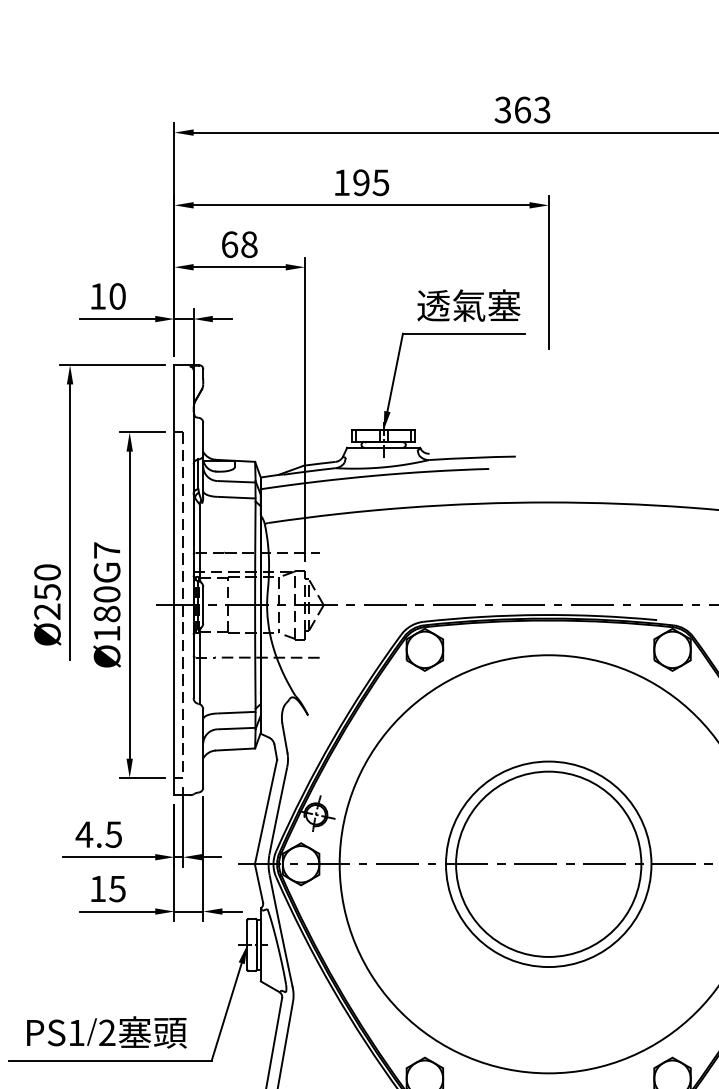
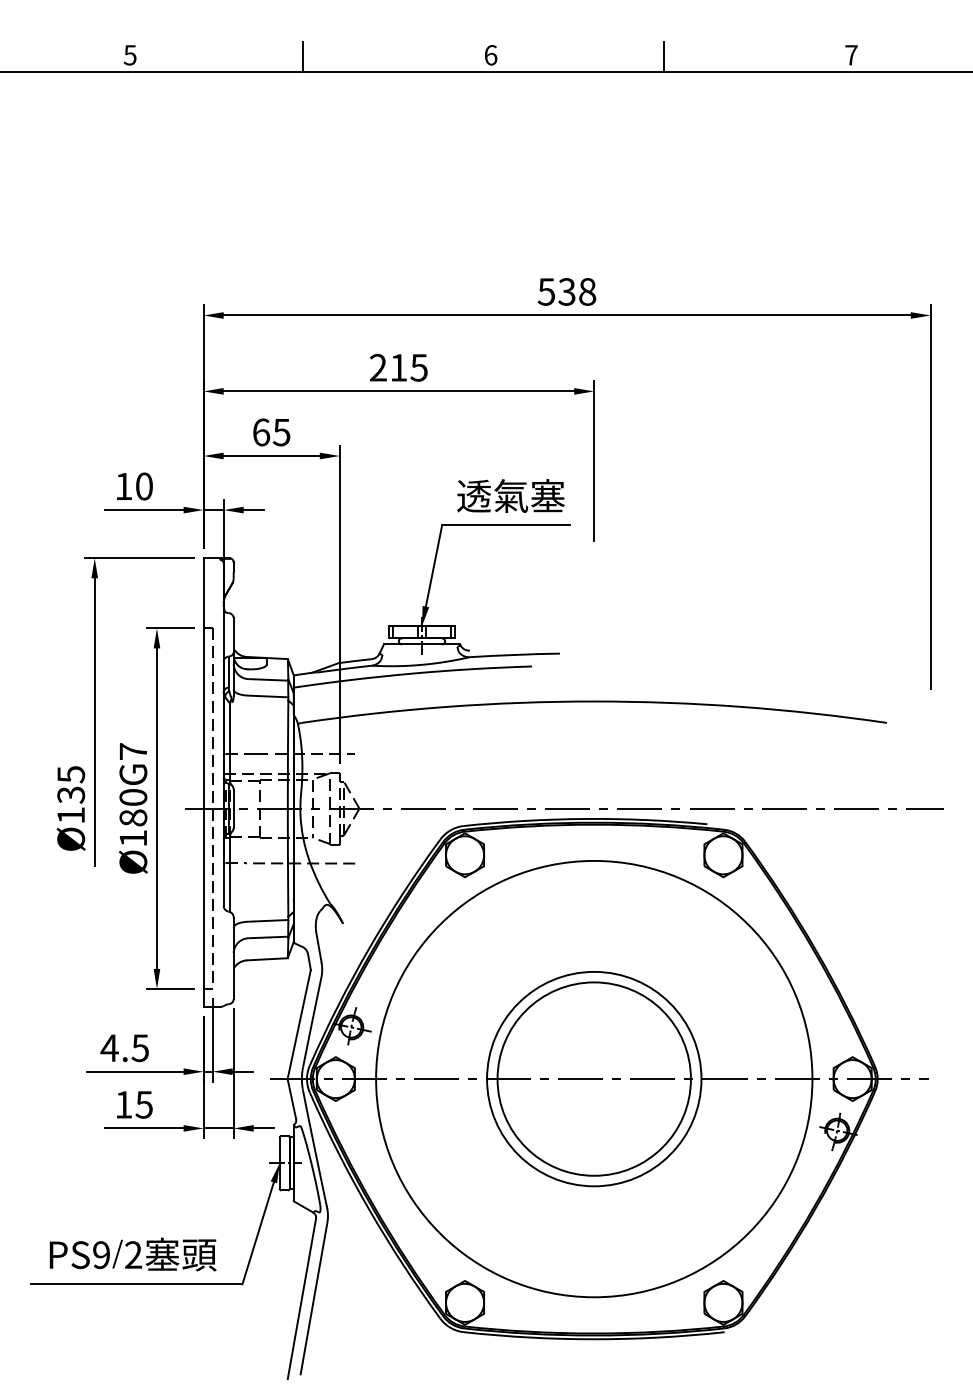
text: (523, 109) -> (567, 291), 363 -> 538
text: (351, 182) -> (388, 367), 195 -> 215
text: (249, 244) -> (281, 432), 68 -> 65
text: (47, 591) -> (71, 794), Ø250 -> Ø135
text: (76, 1033) -> (101, 1255), PS1 -> PS9

